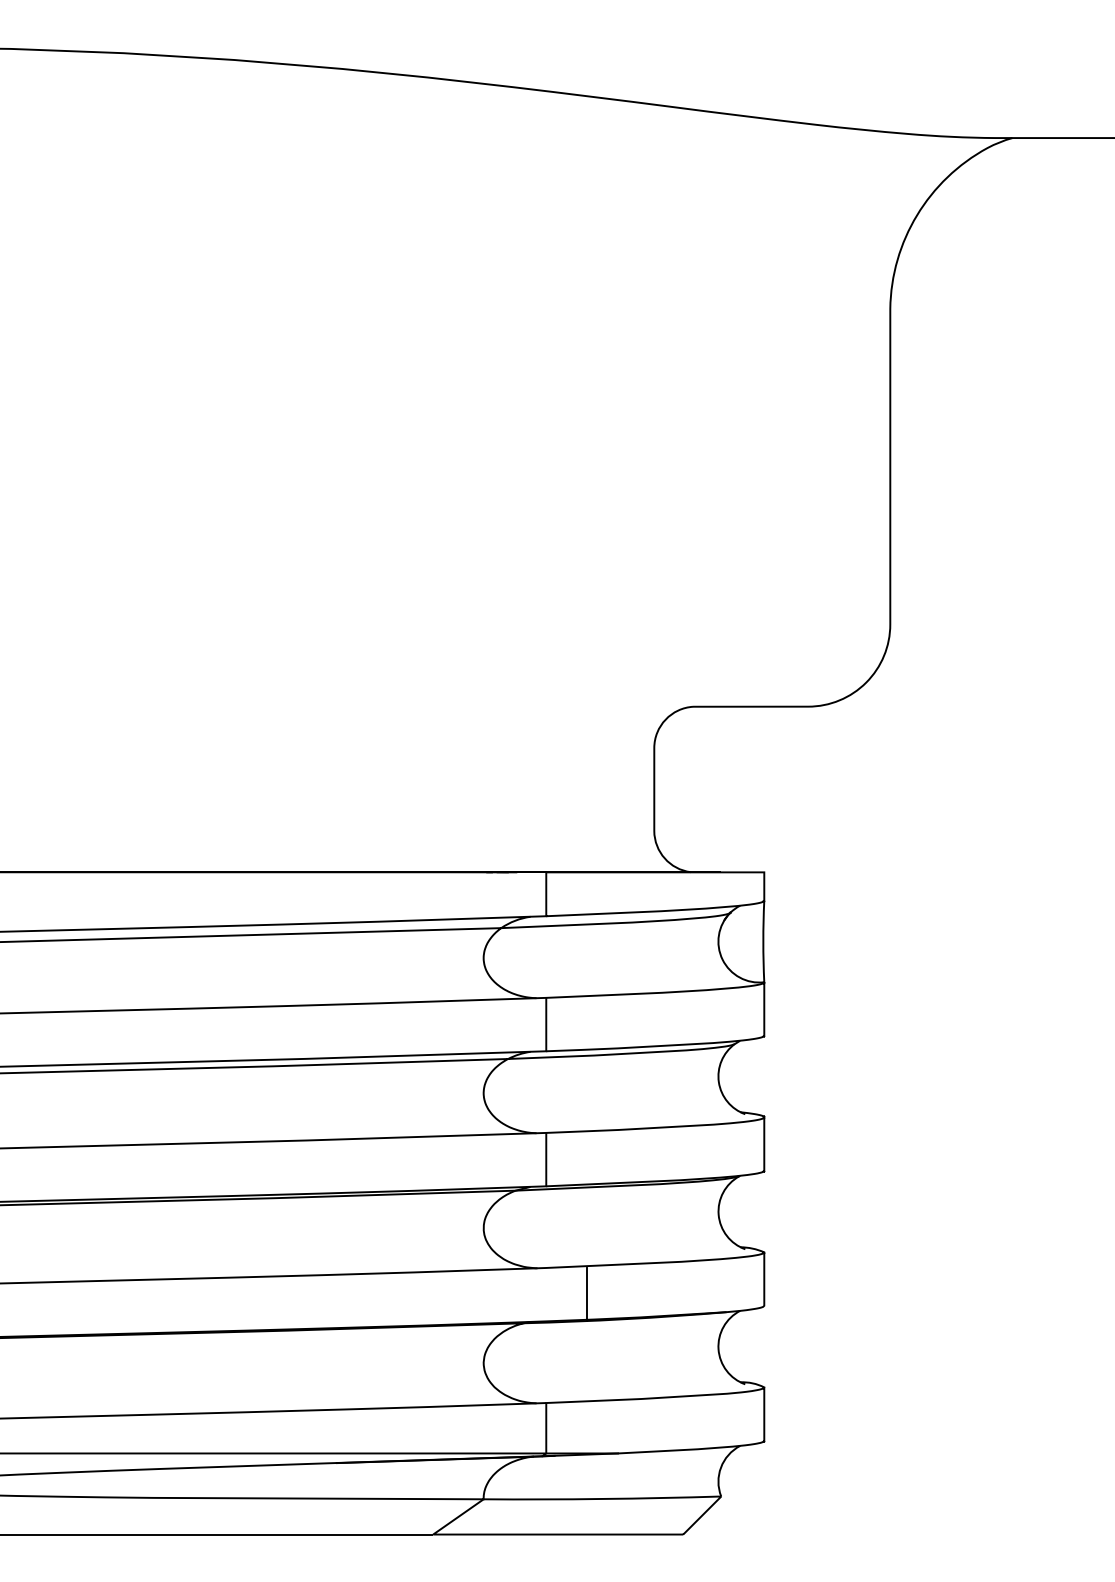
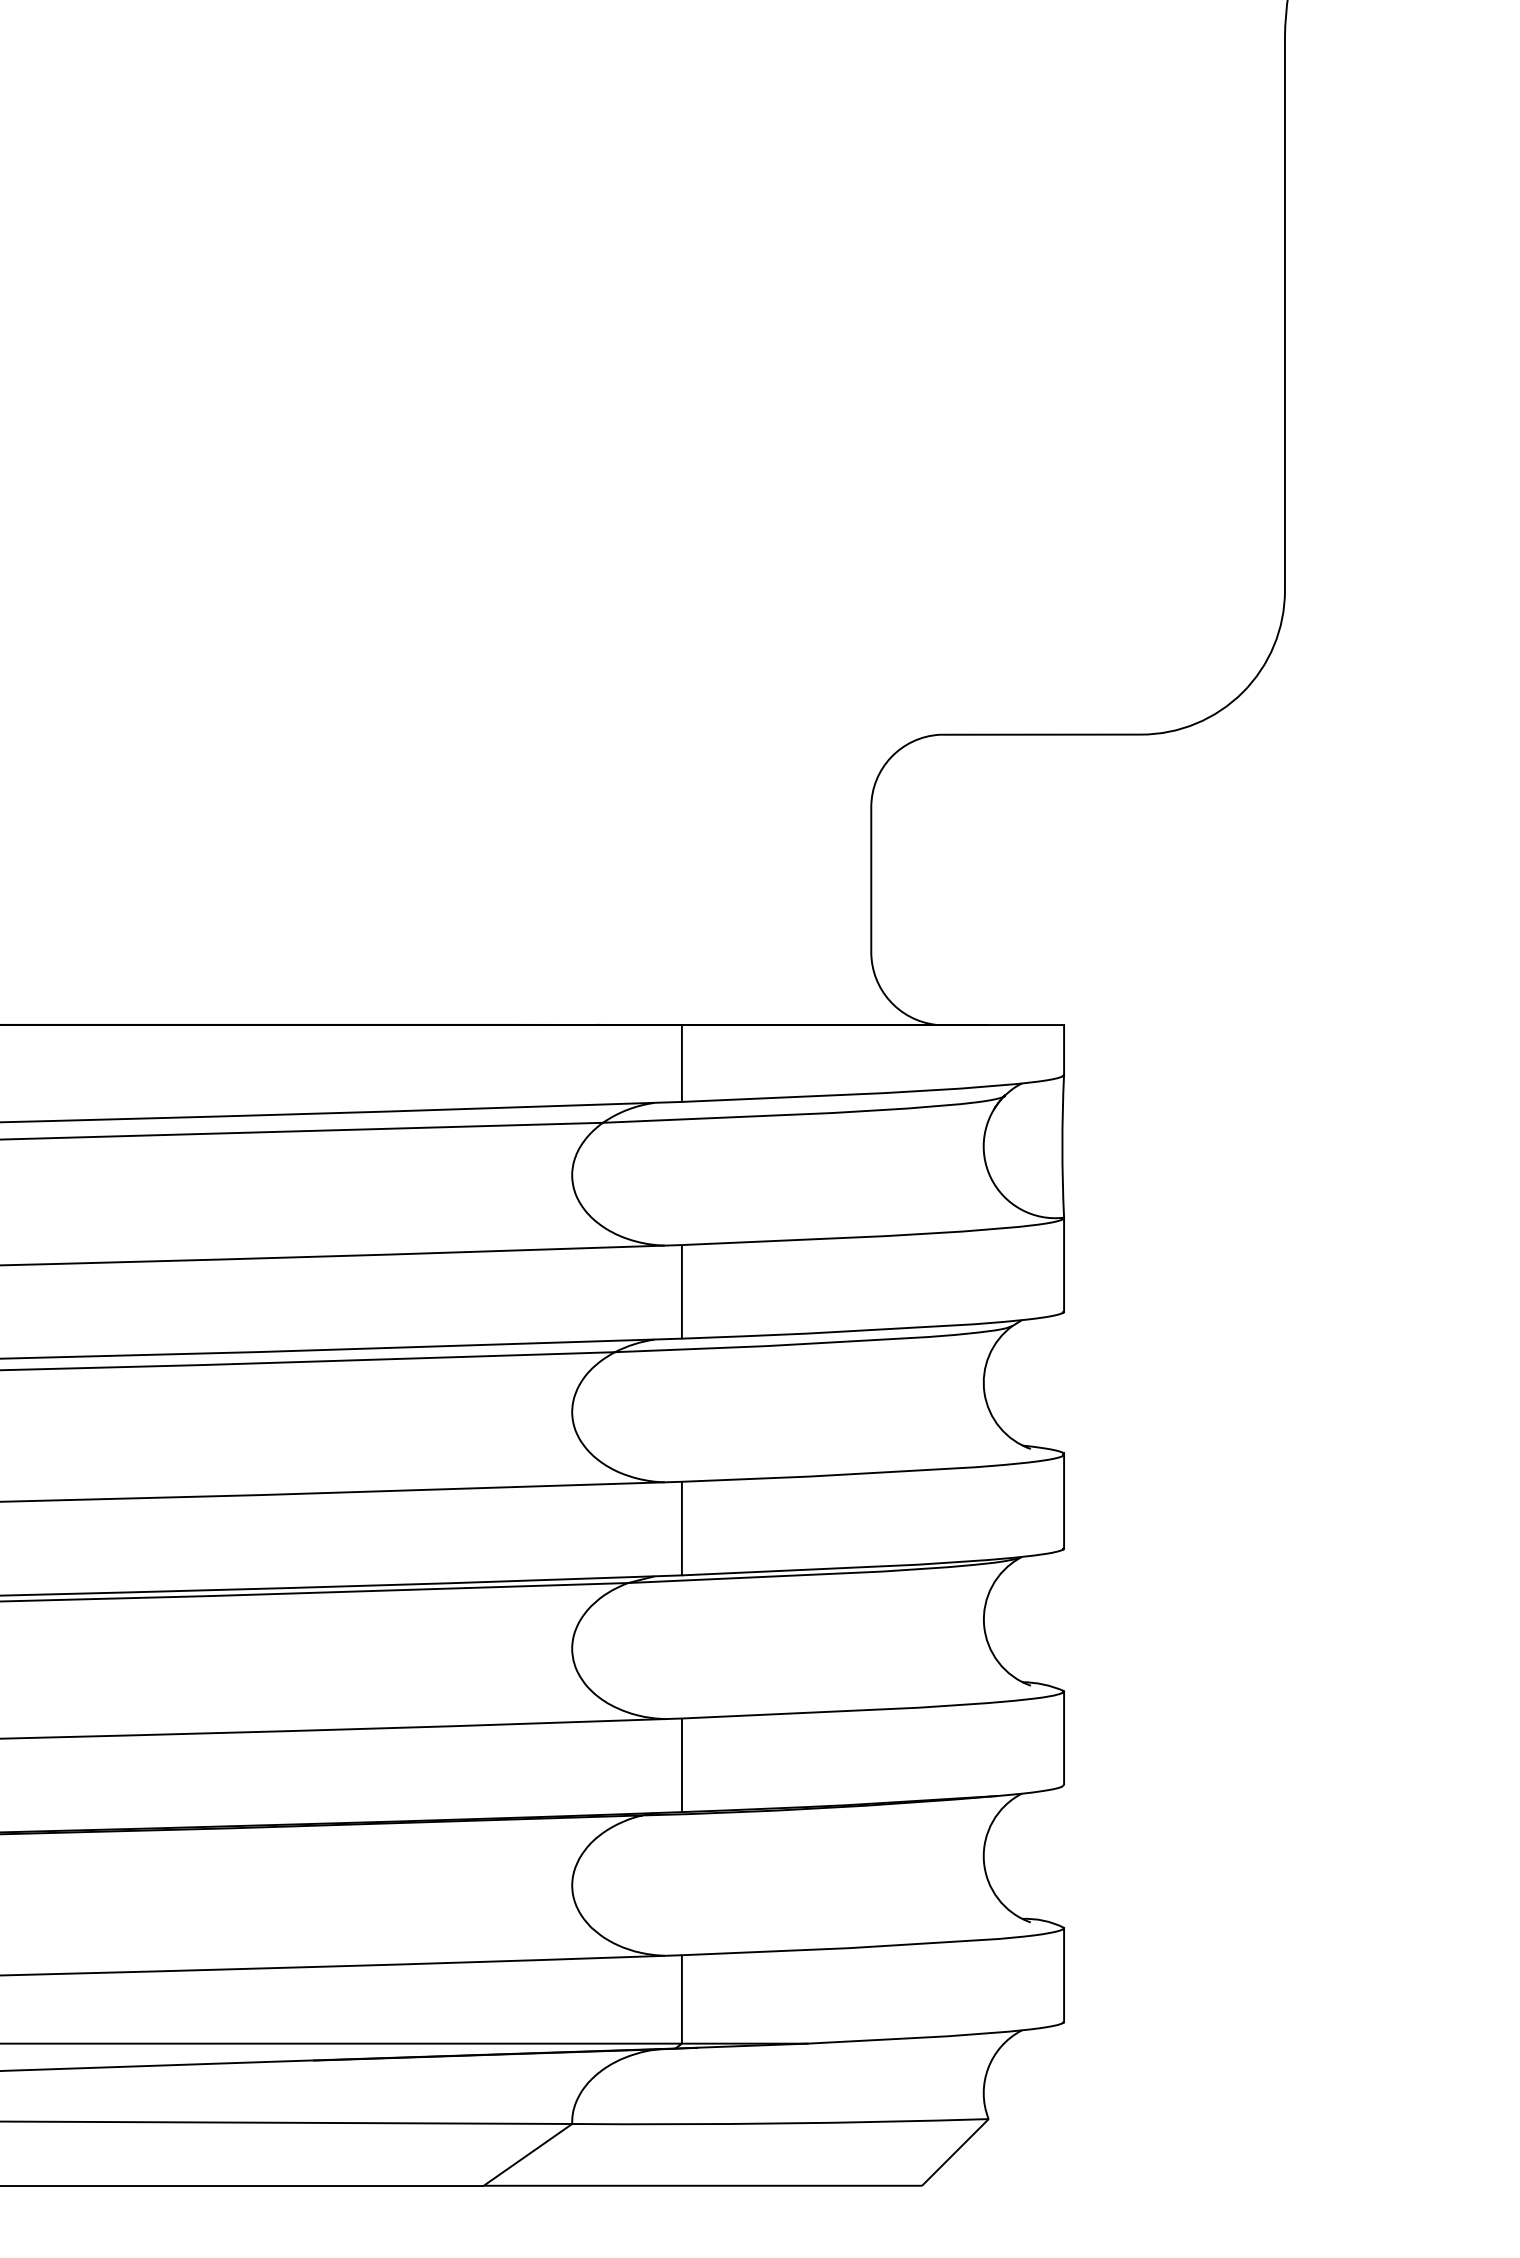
line: (587, 1294) -> (682, 1765), moved

